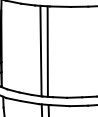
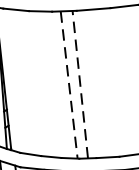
line: (41, 51) -> (70, 85), solid -> dashed
line: (47, 51) -> (79, 84), solid -> dashed

